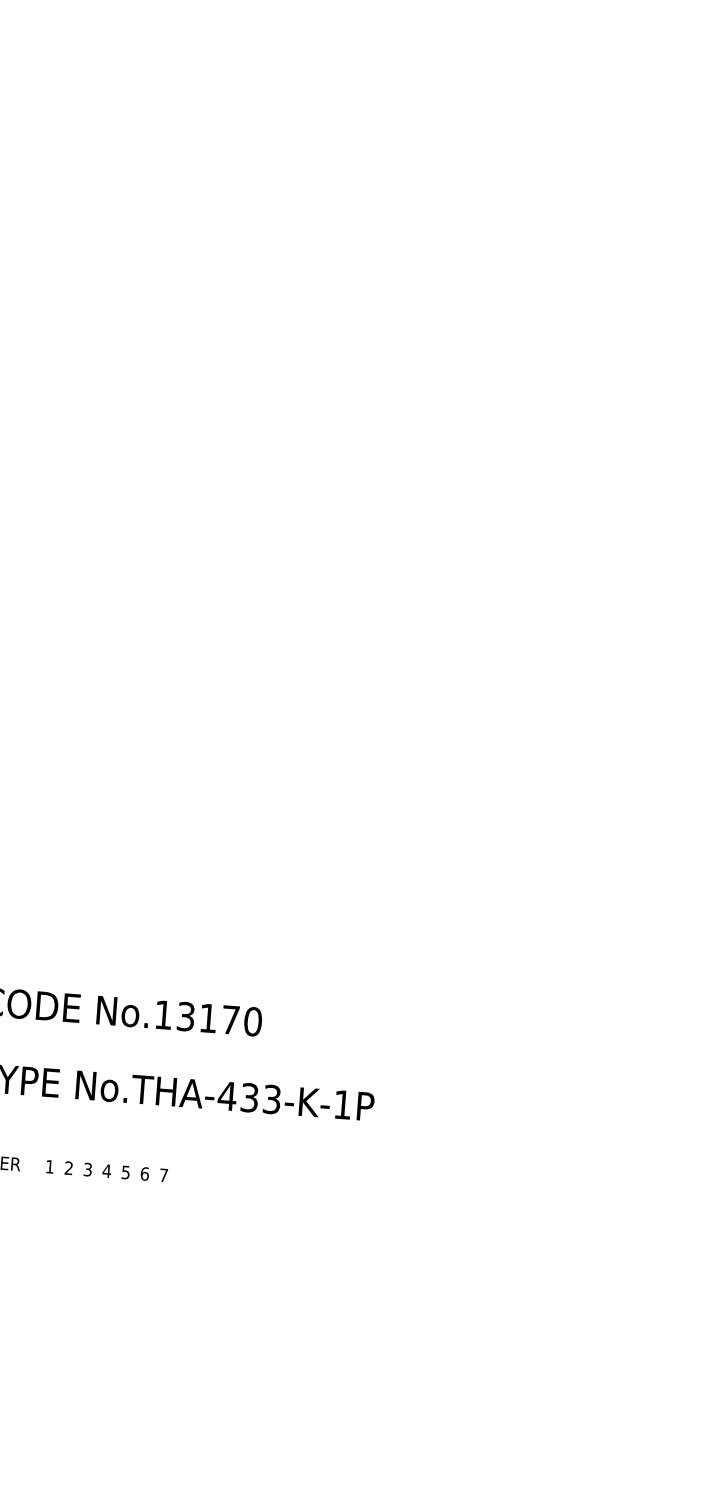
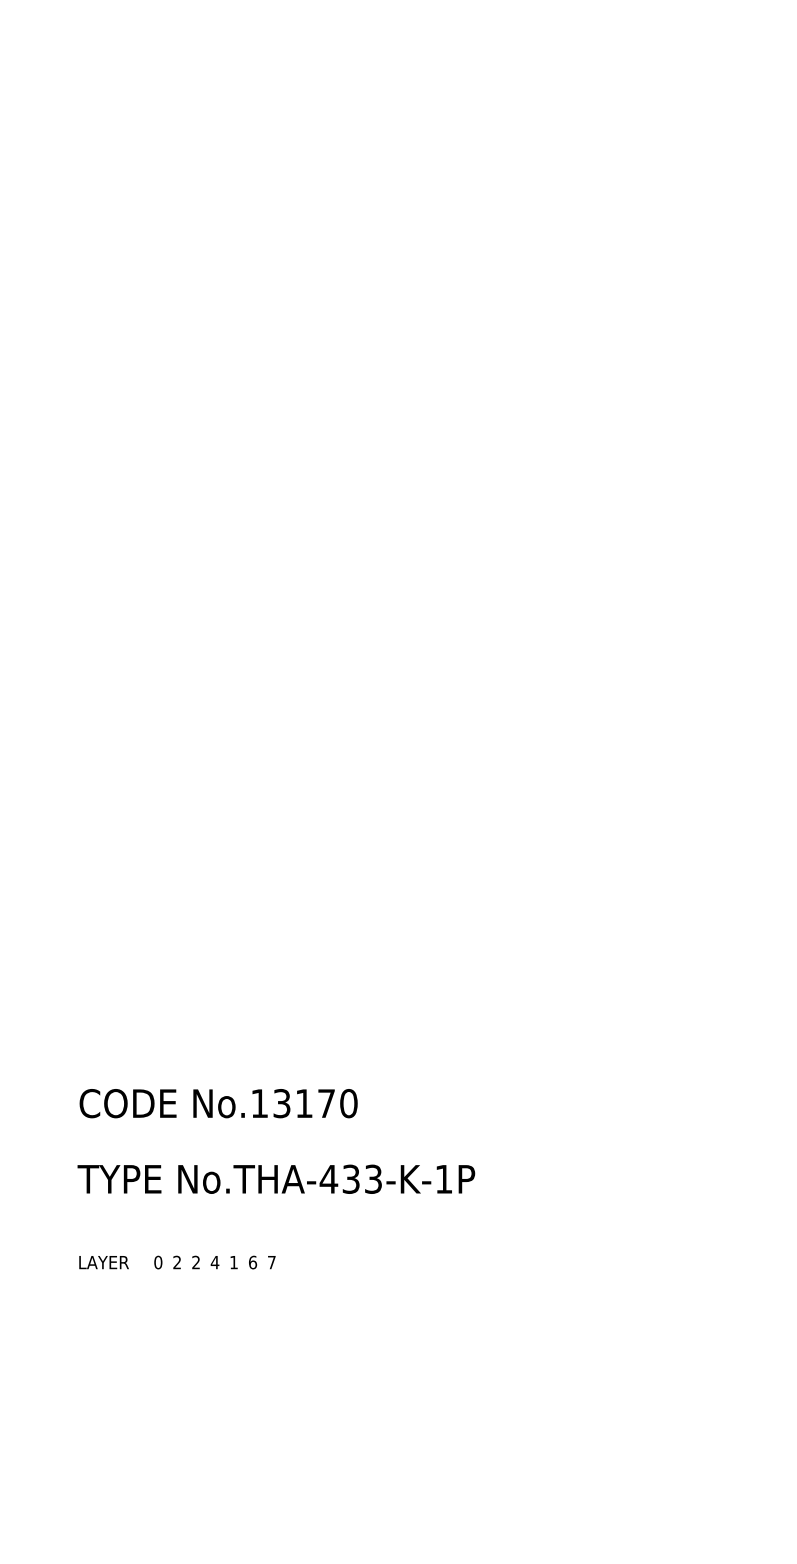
text: (50, 1166) -> (158, 1262), 1 -> 0
text: (87, 1169) -> (195, 1262), 3 -> 2
text: (125, 1172) -> (233, 1262), 5 -> 1

